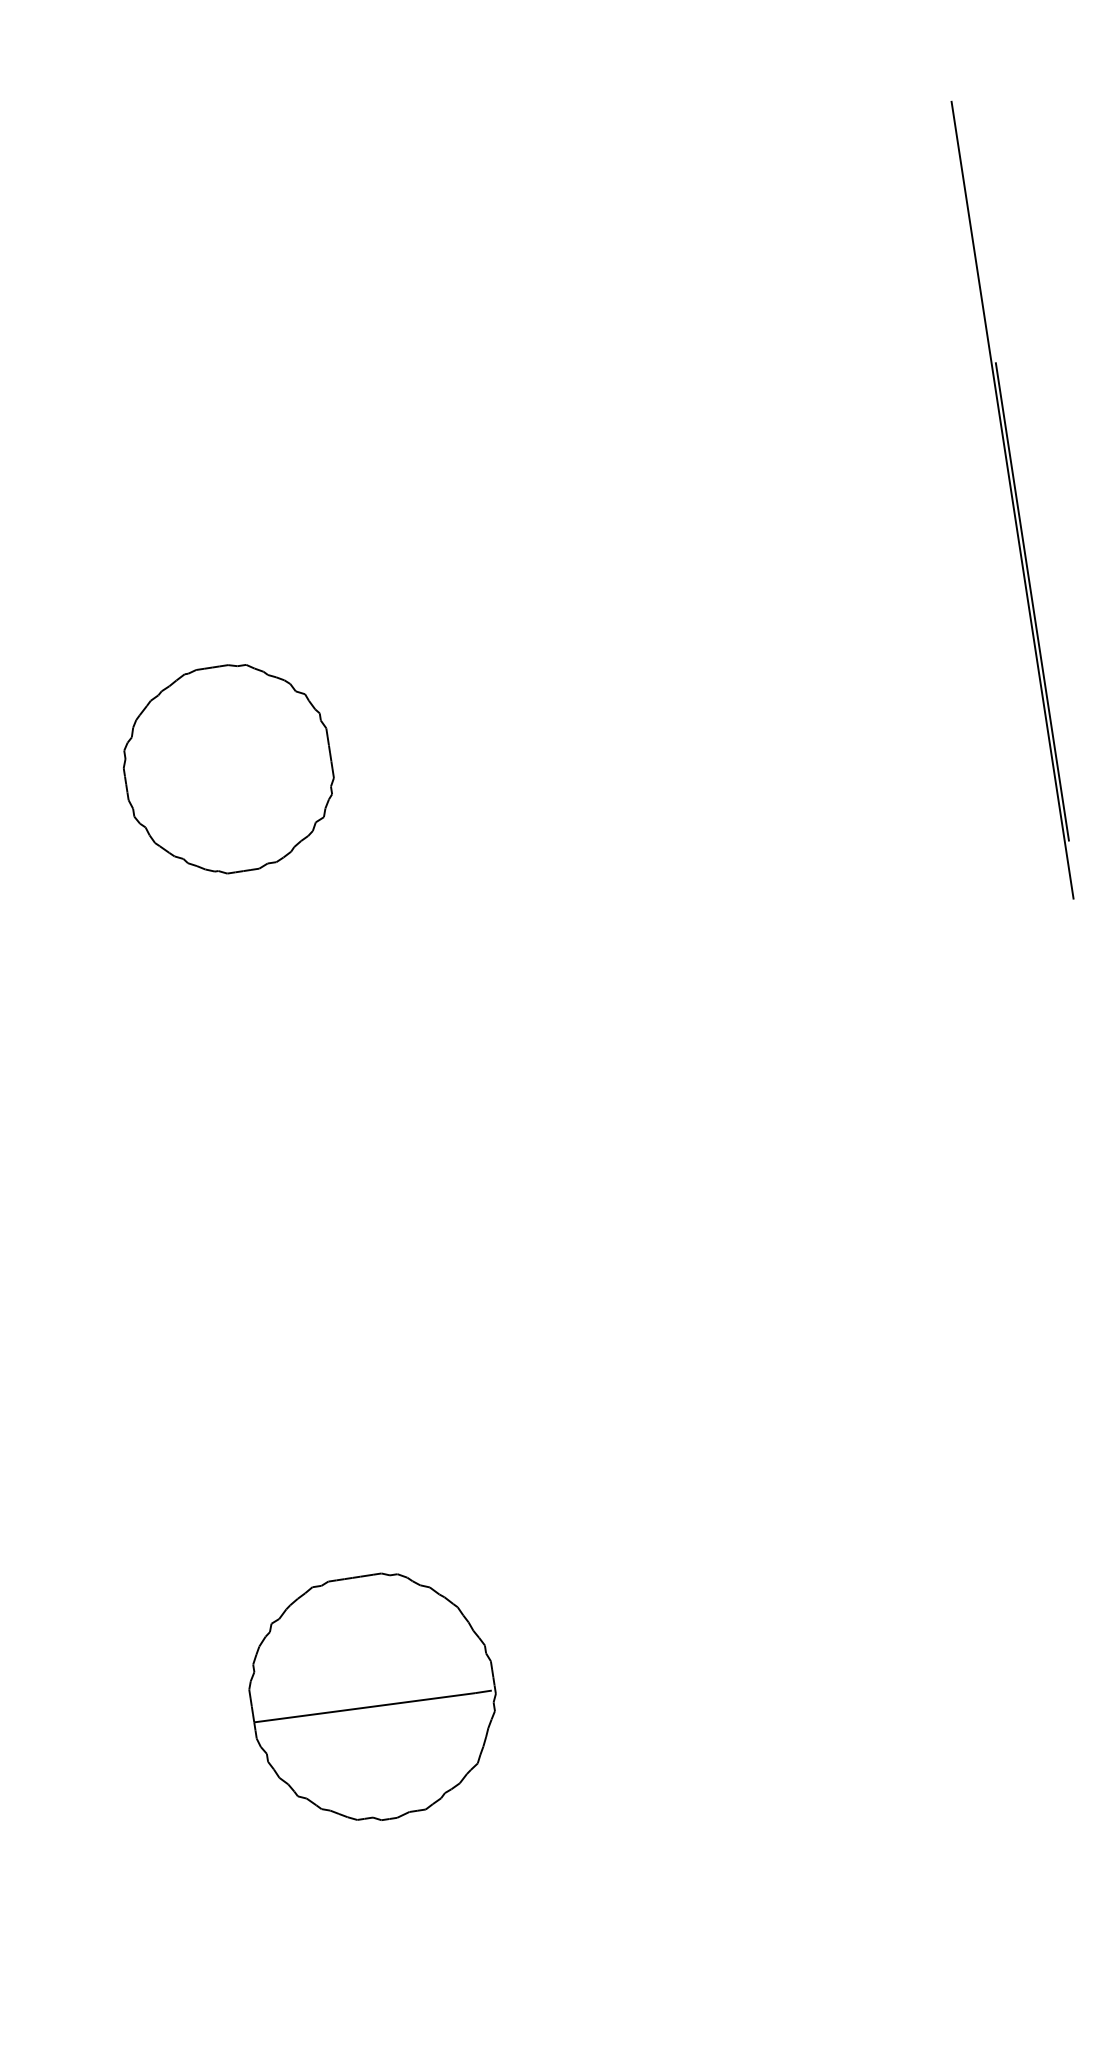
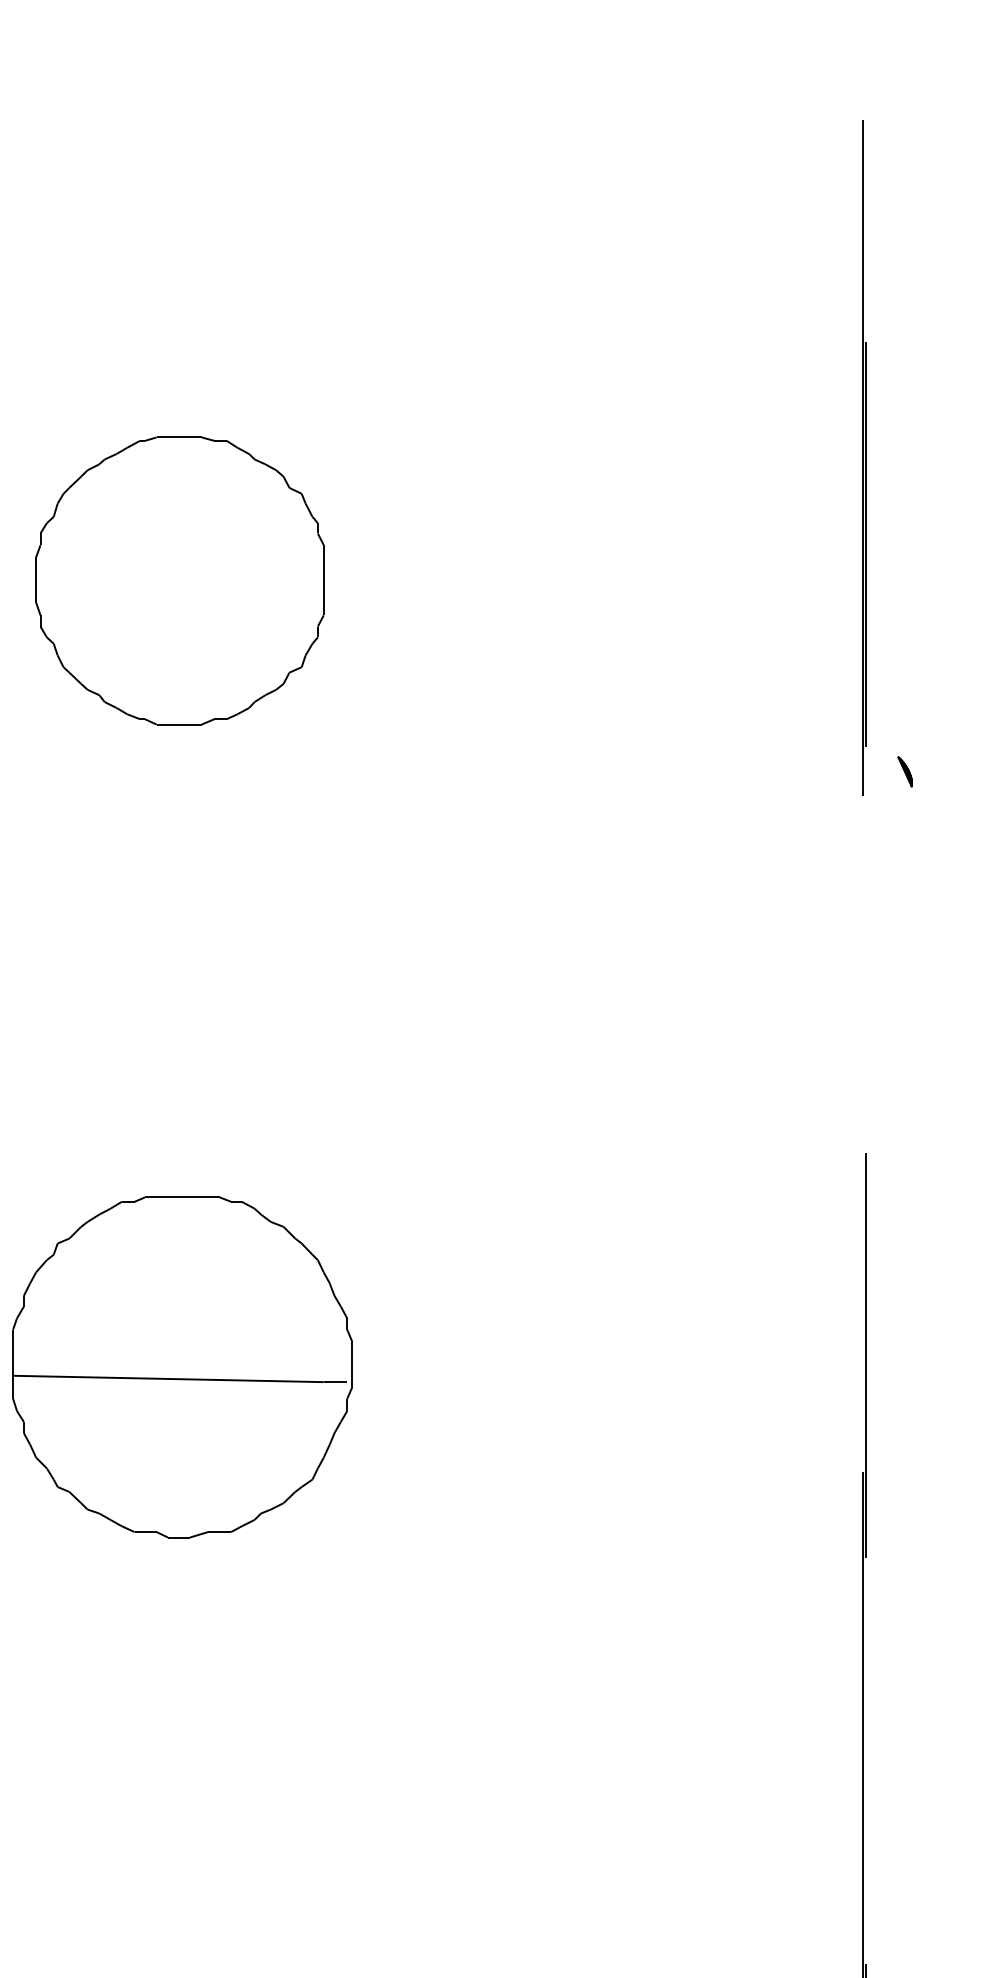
part: (227, 768) -> (179, 580), size x1.67
part: (373, 1698) -> (182, 1367), size x1.67

